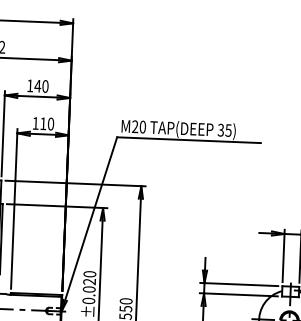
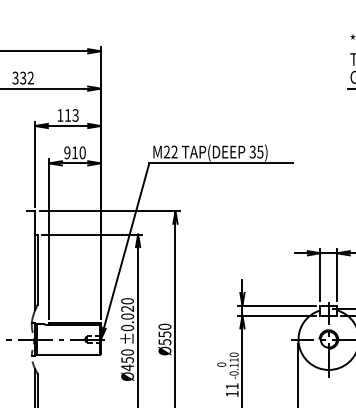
text: (41, 86) -> (71, 115), 140 -> 113
text: (35, 123) -> (67, 152), 110 -> 910
text: (142, 126) -> (174, 151), M20 -> M22

